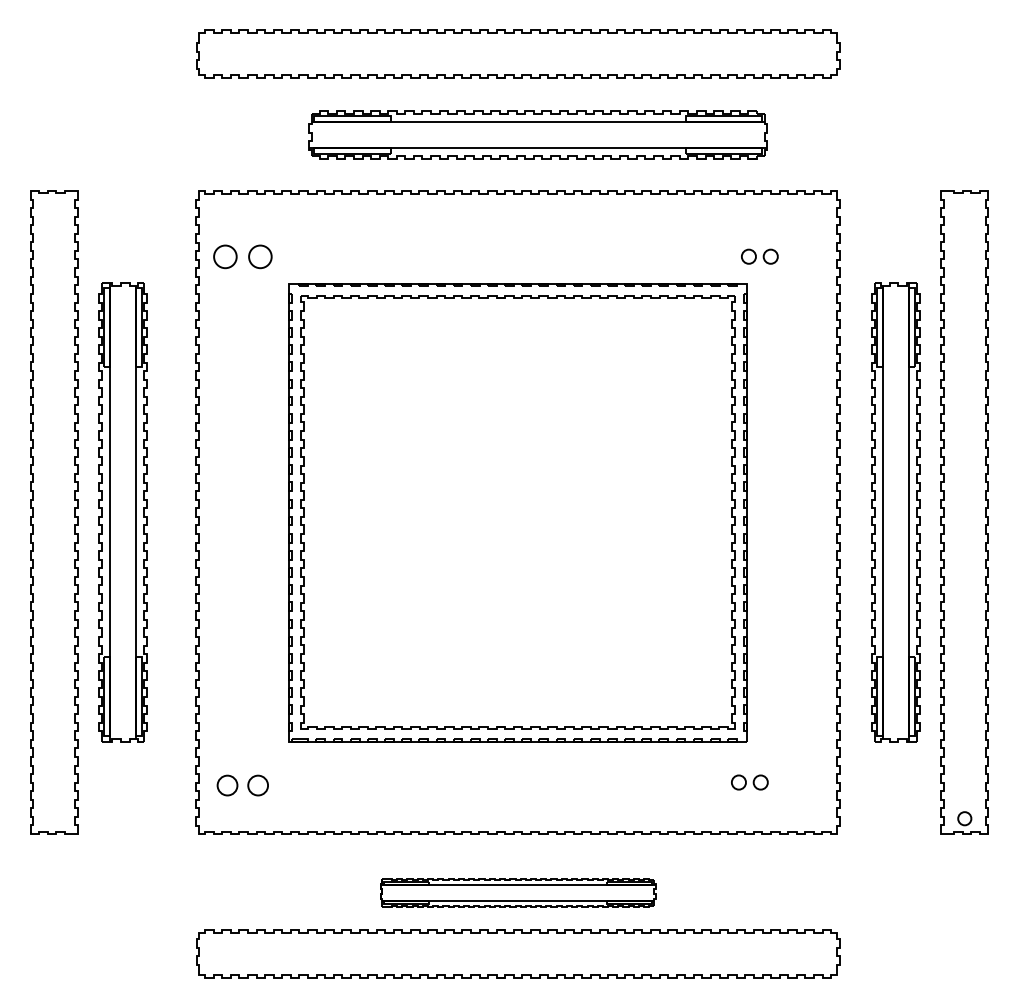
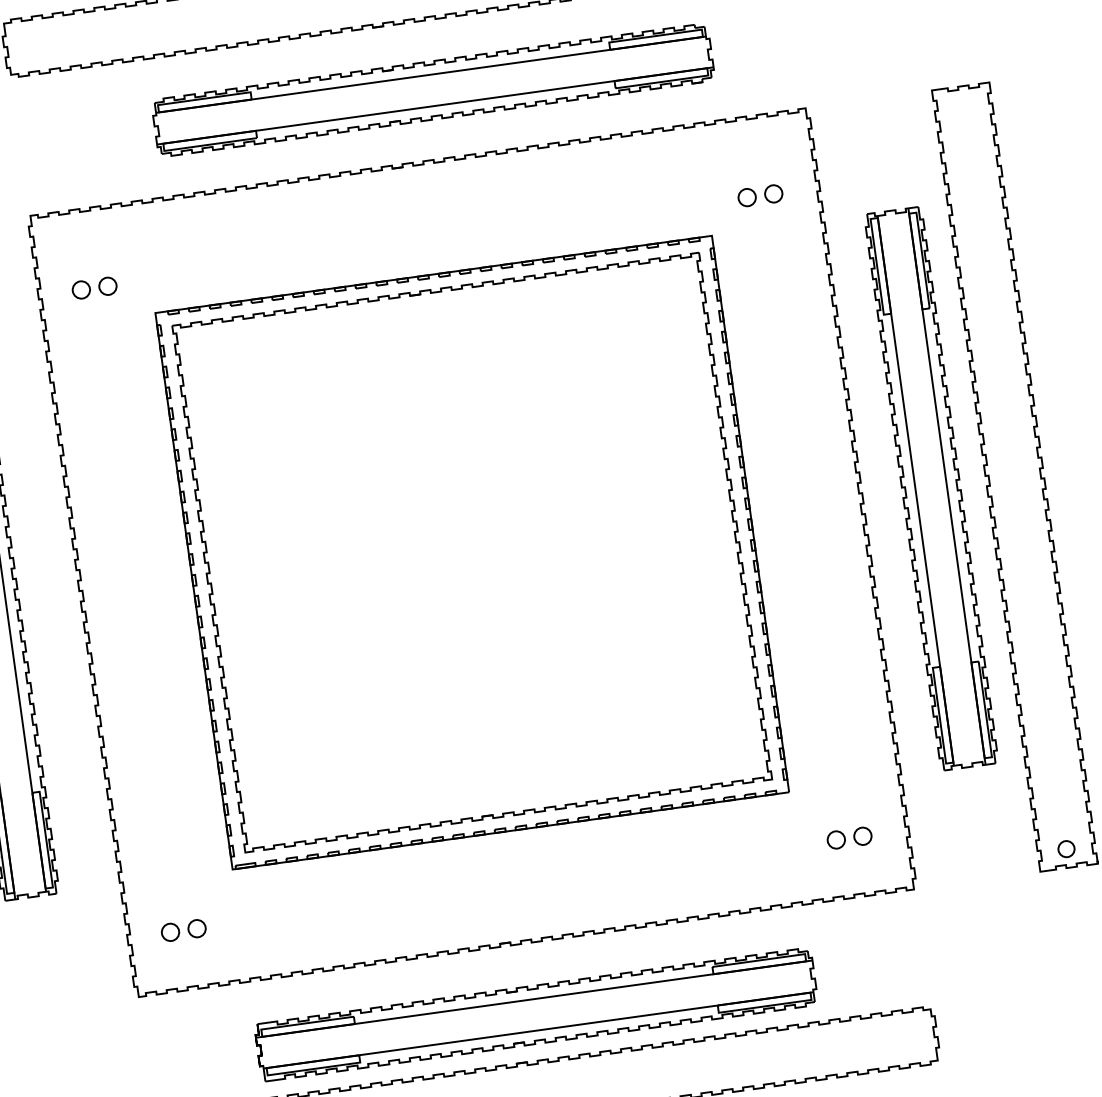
part: (242, 256) -> (94, 287), size x0.62
part: (759, 256) -> (760, 195), moved
part: (749, 782) -> (849, 838), moved
part: (242, 785) -> (183, 930), size x0.71
part: (517, 892) -> (535, 1014), size x1.67

